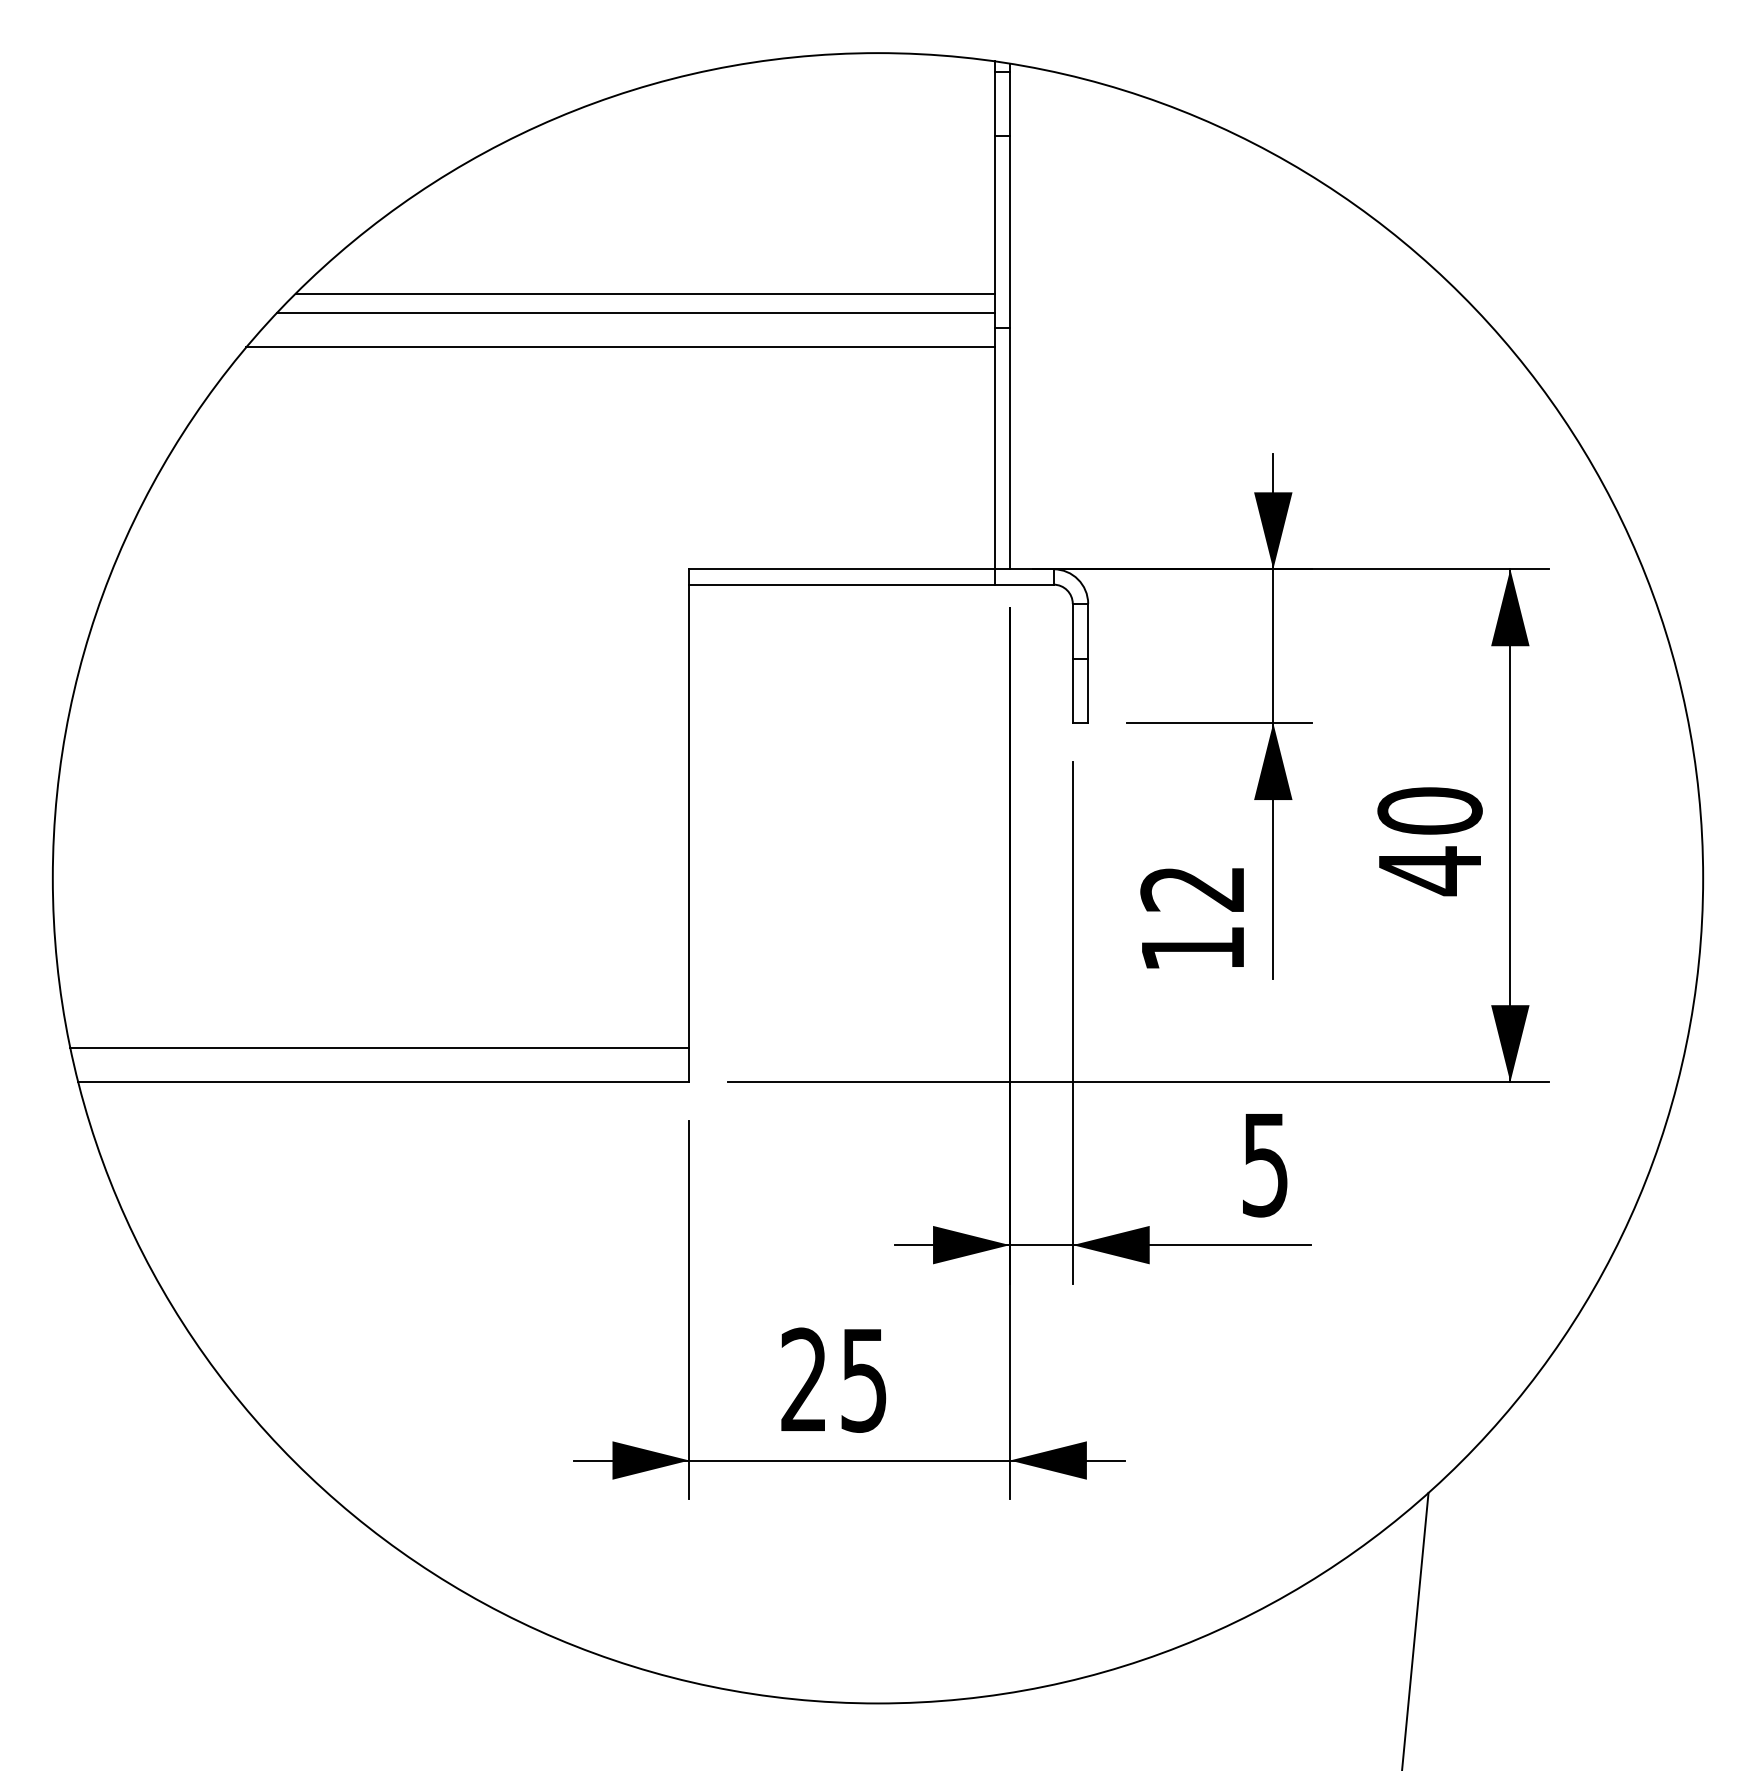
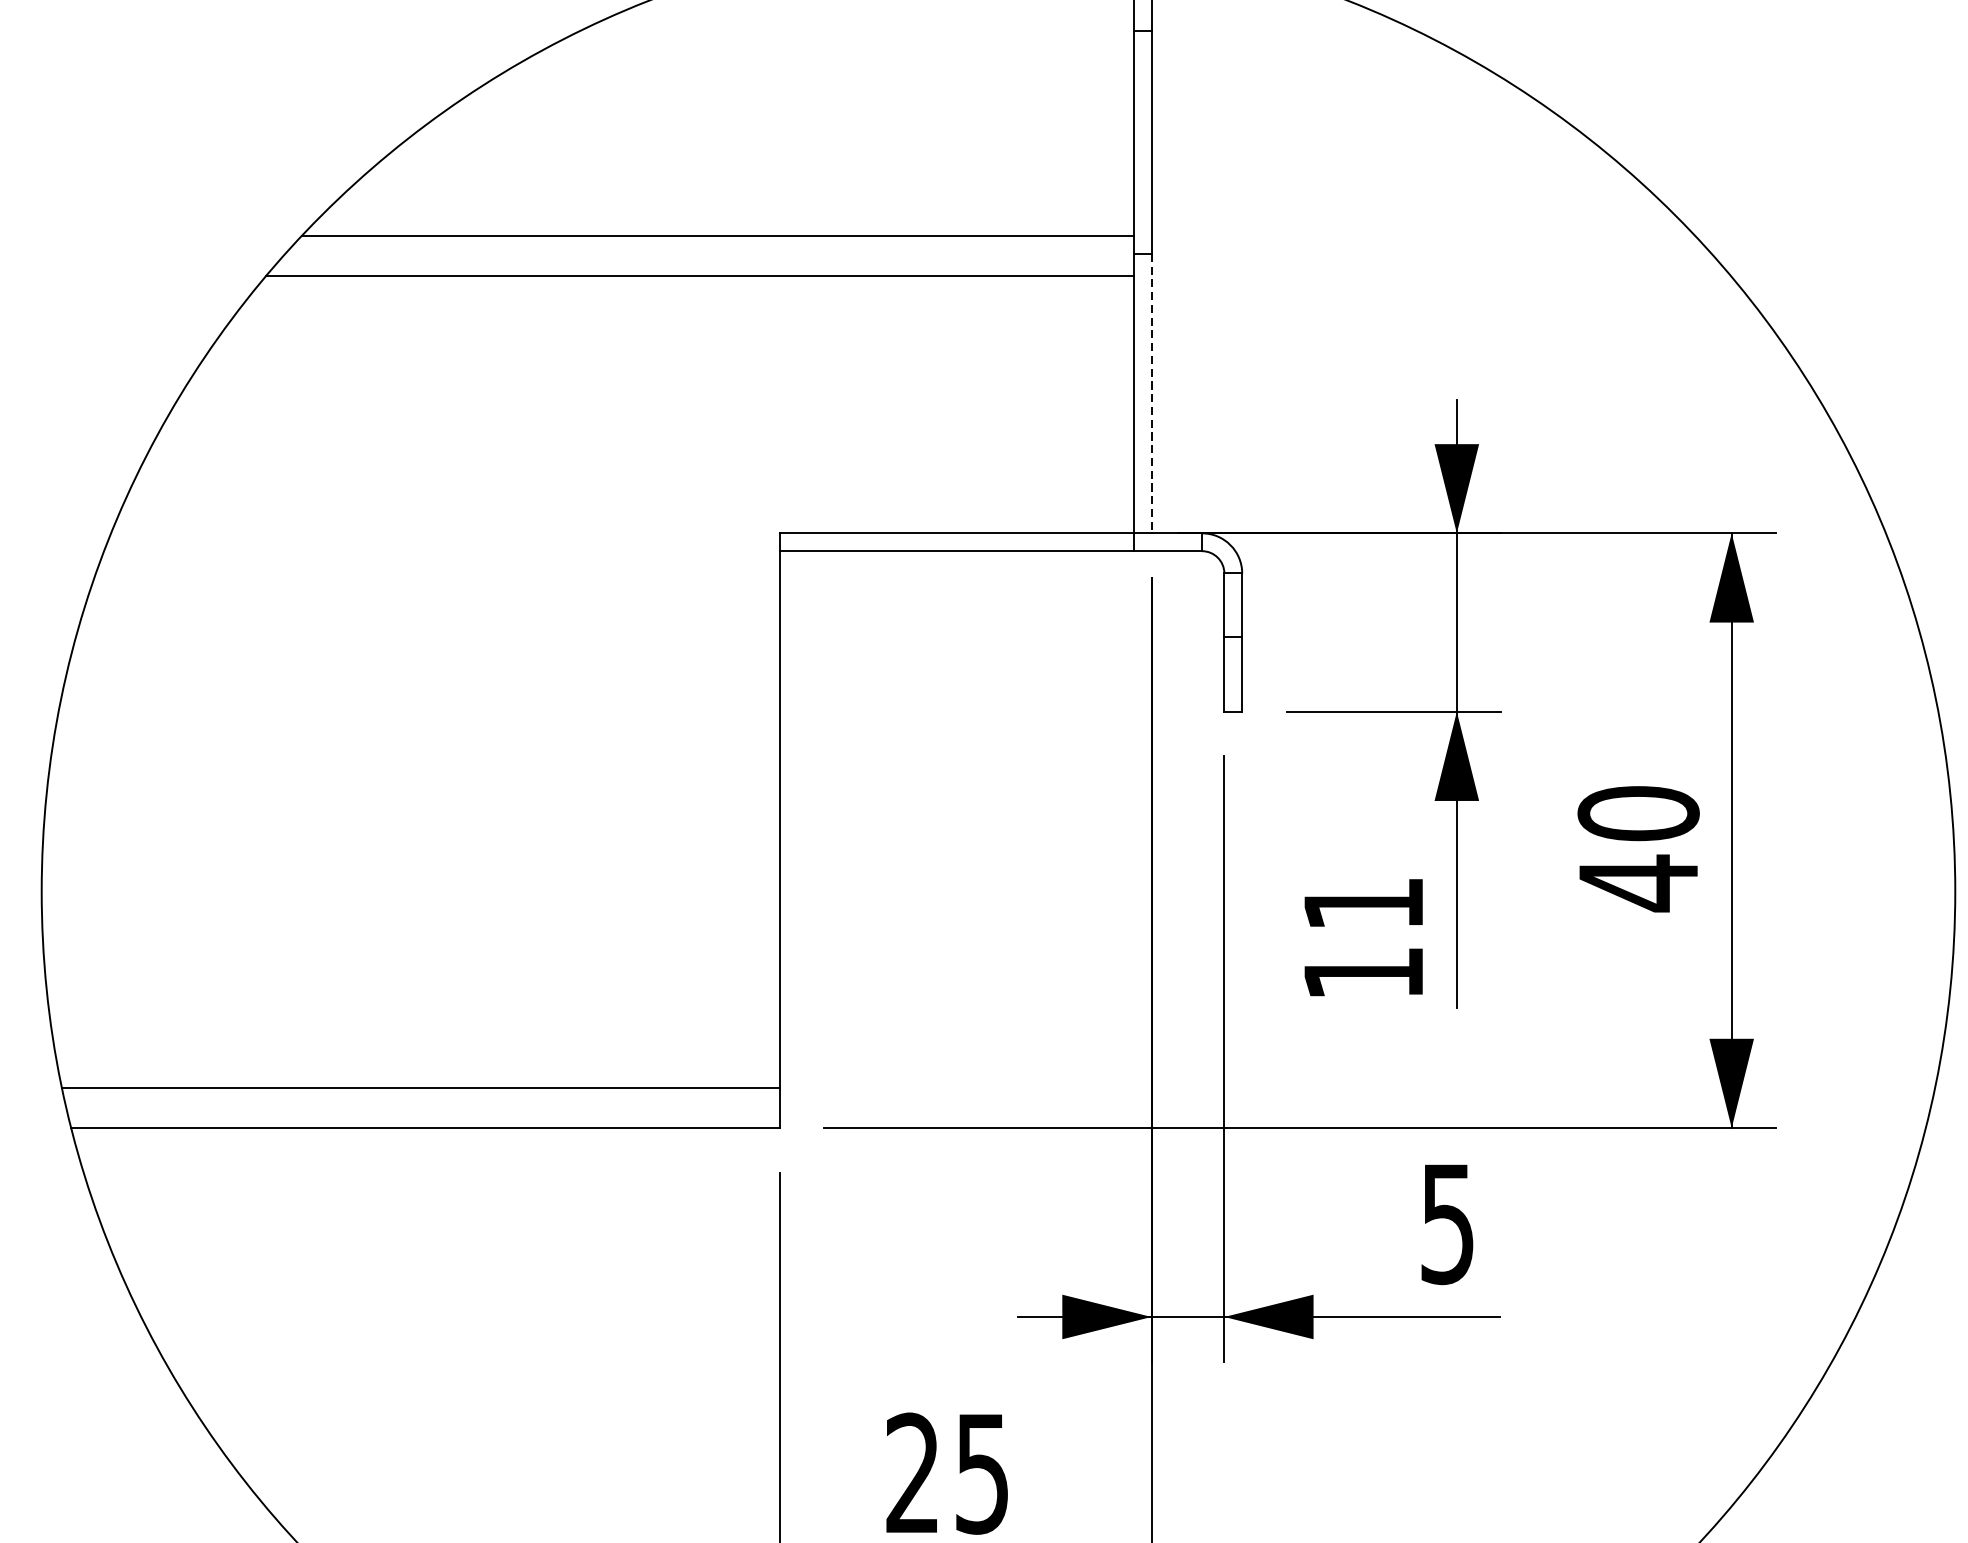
line: (644, 293) -> (727, 213), removed
line: (1009, 448) -> (1150, 393), solid -> dashed
text: (1191, 889) -> (1362, 904), 12 -> 11

